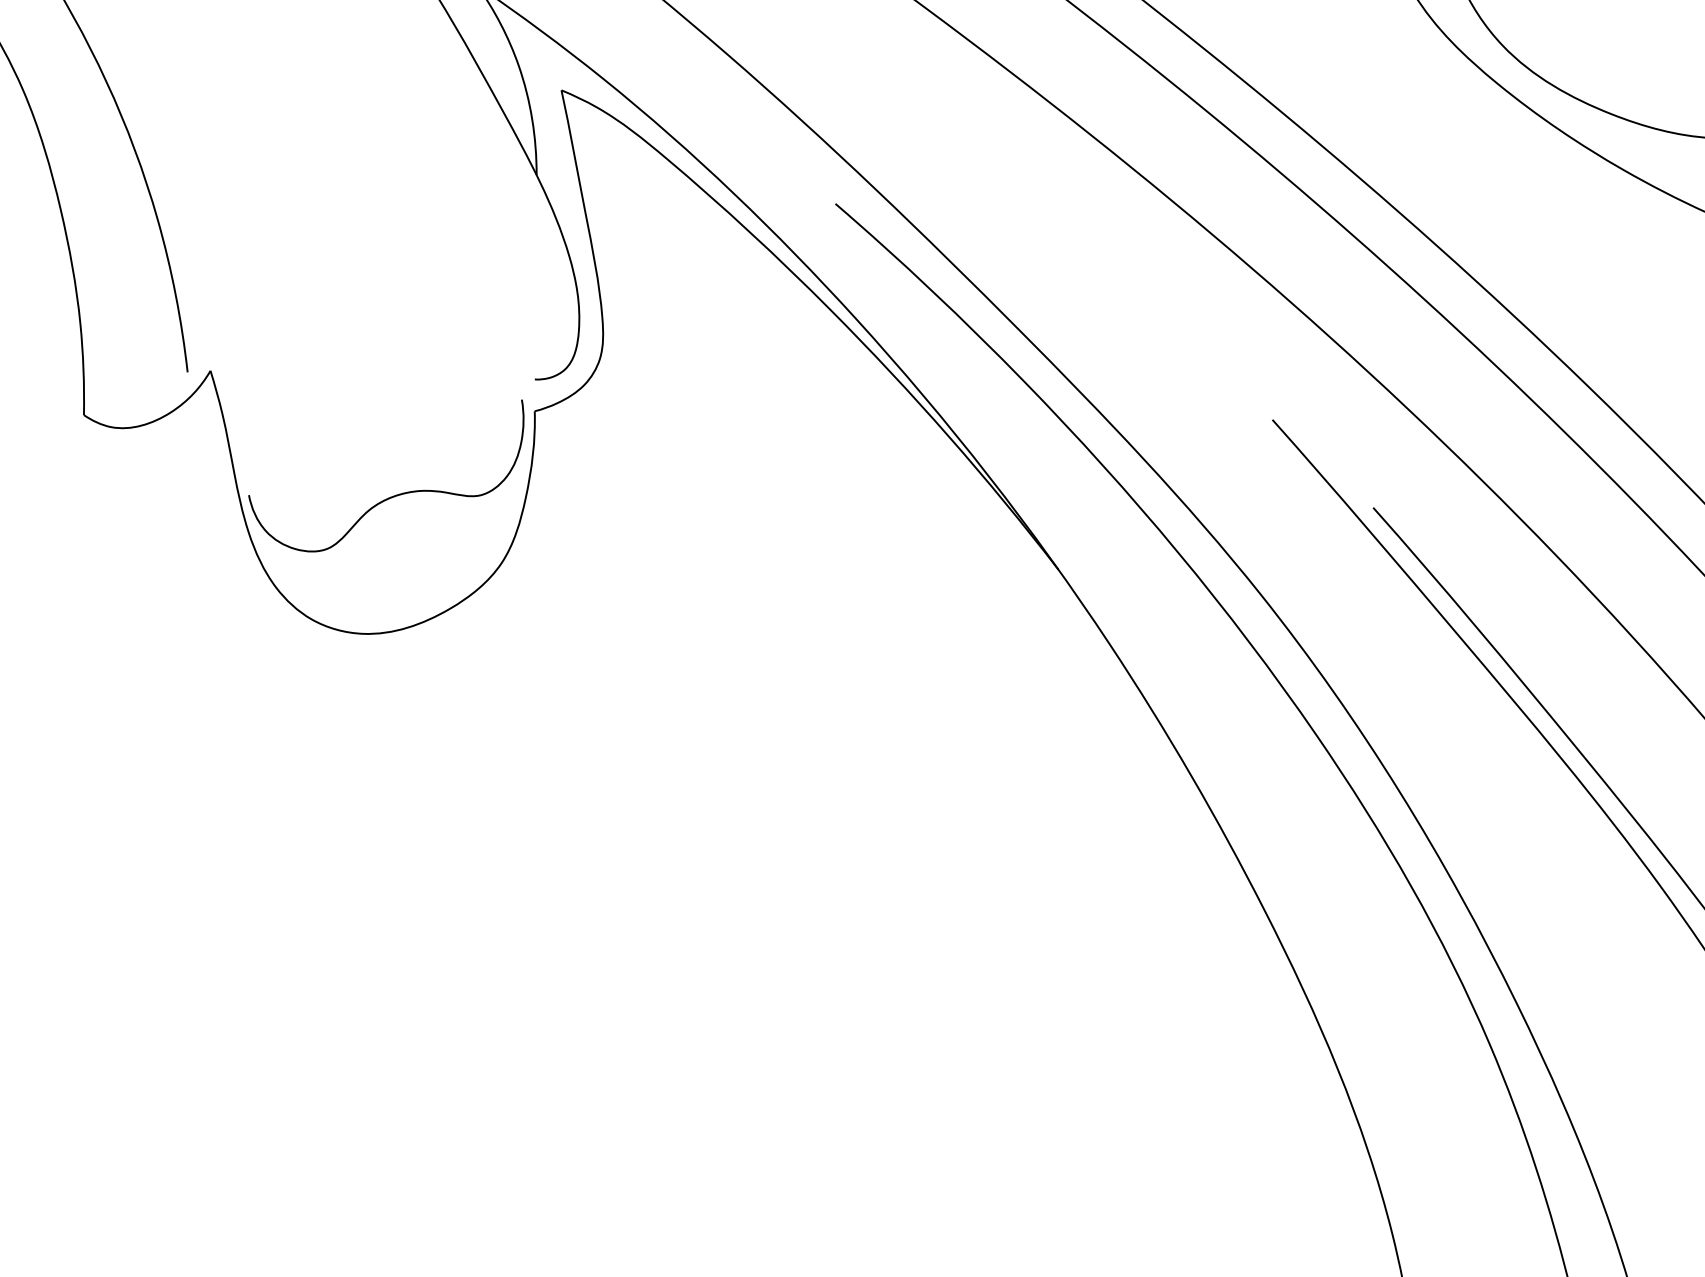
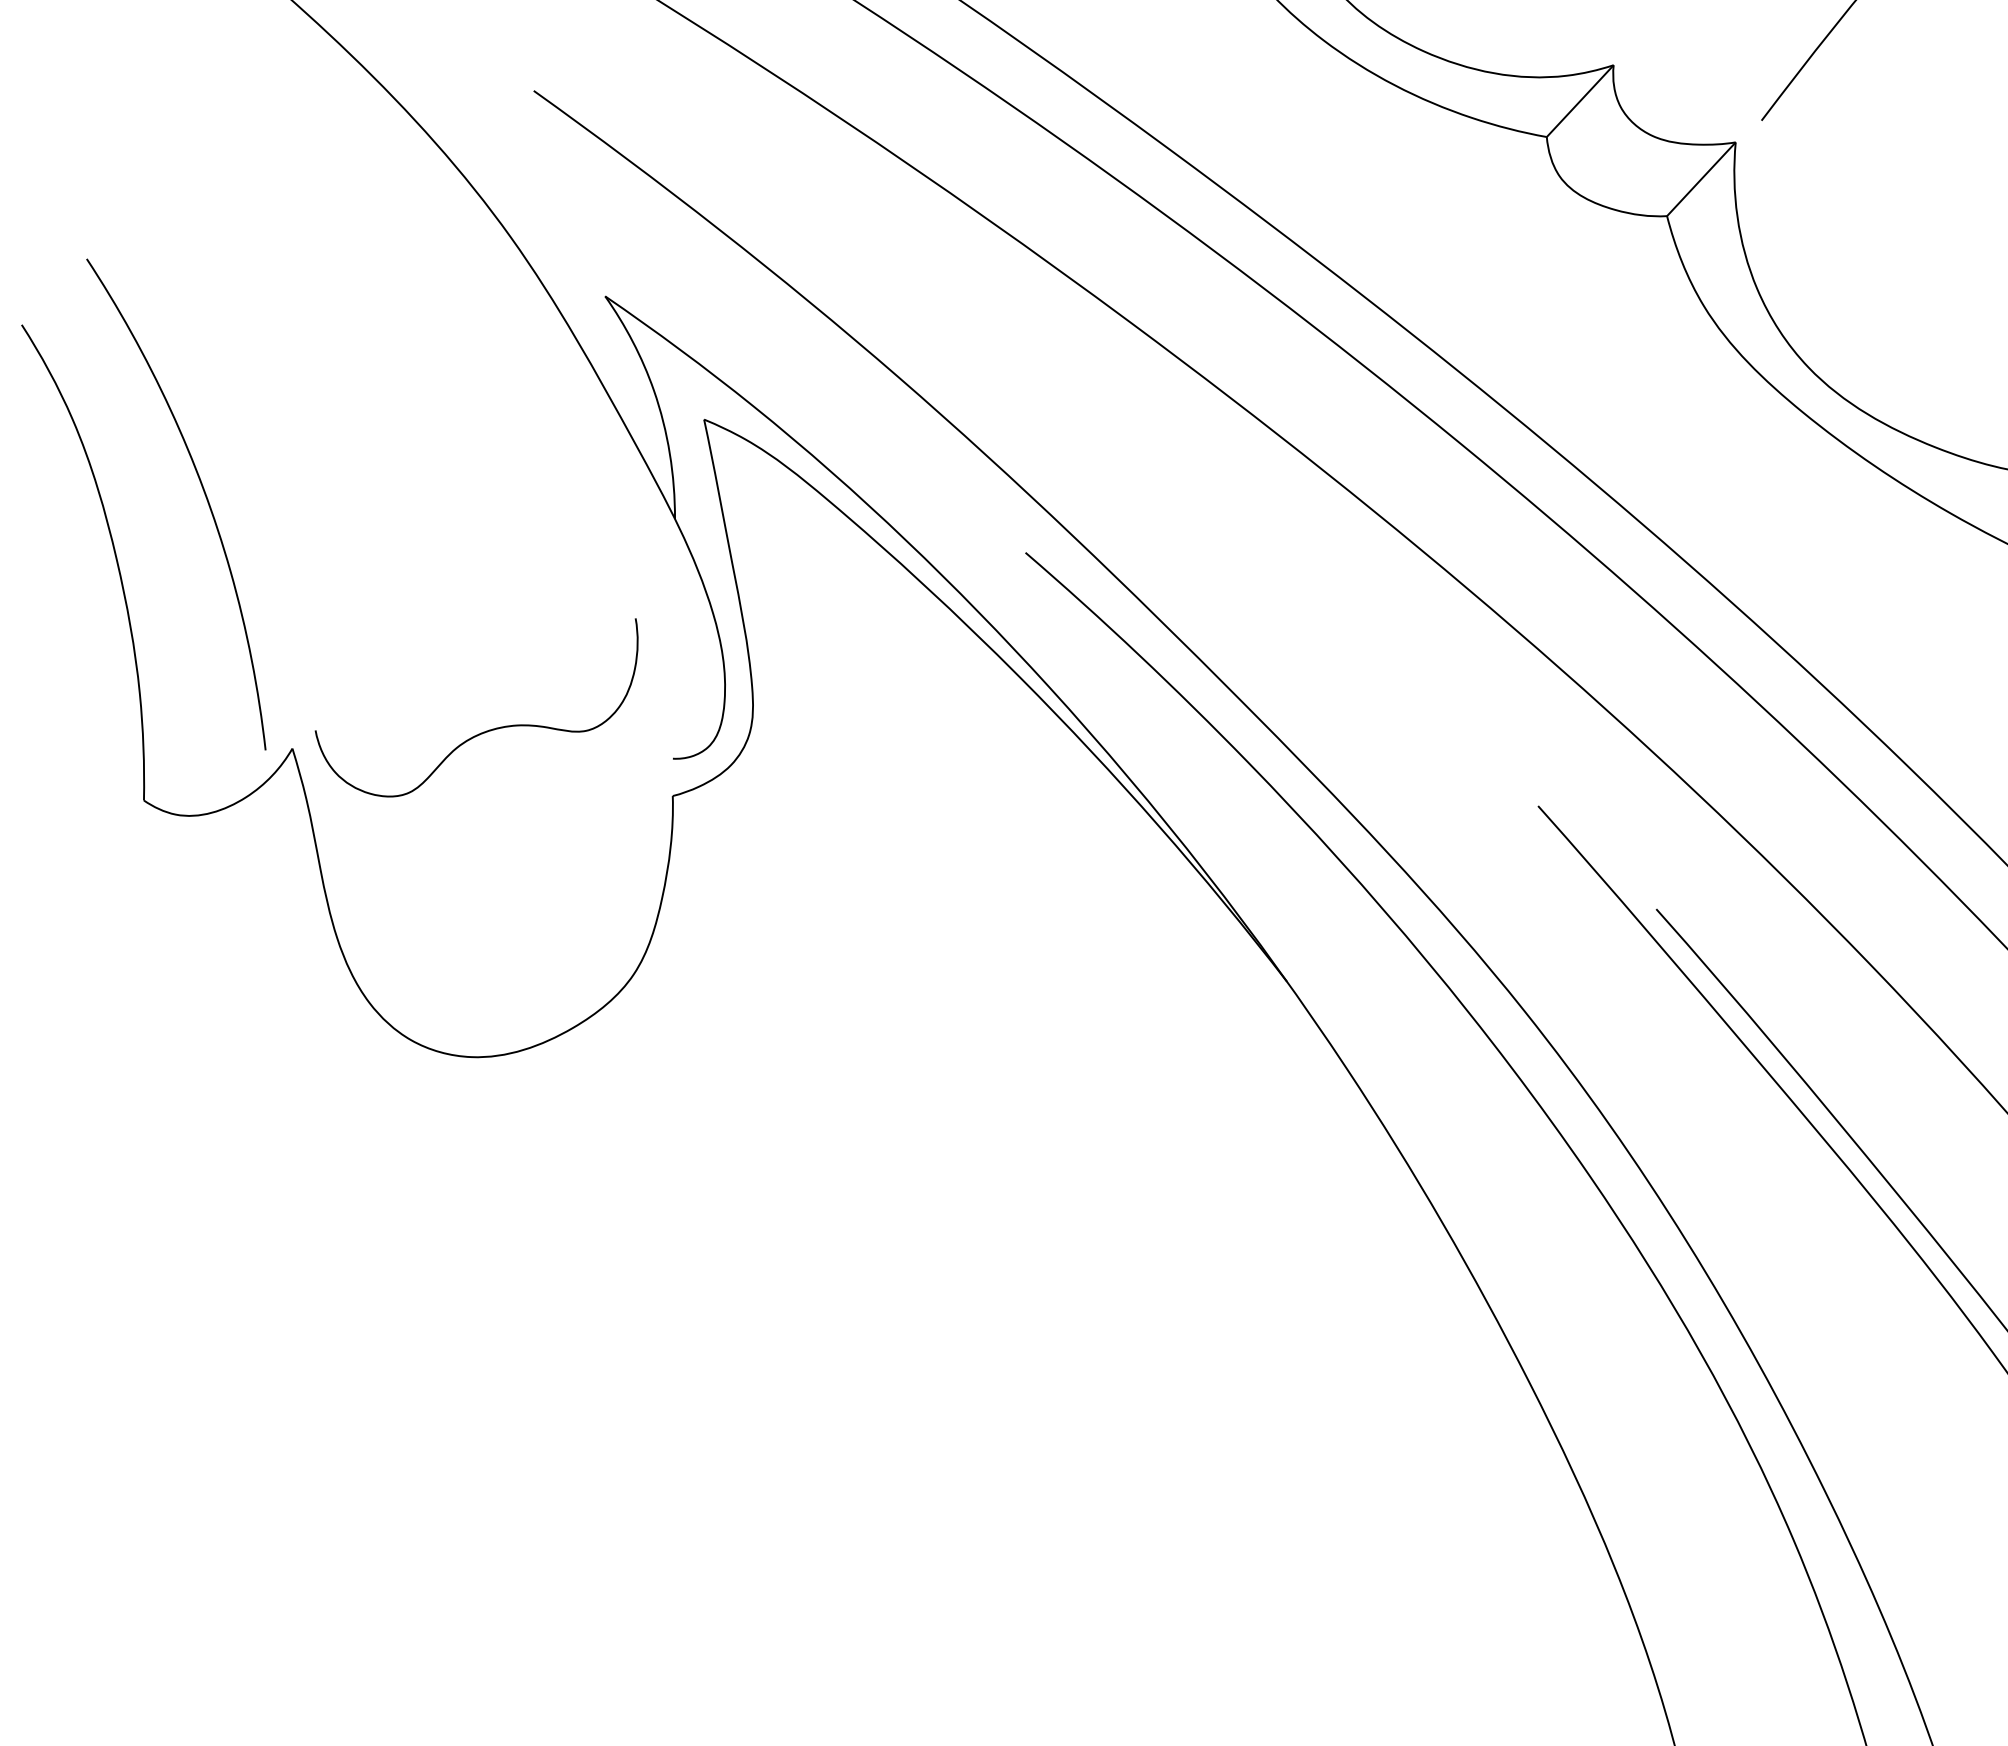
curve: (392, 496) -> (483, 731), moved

